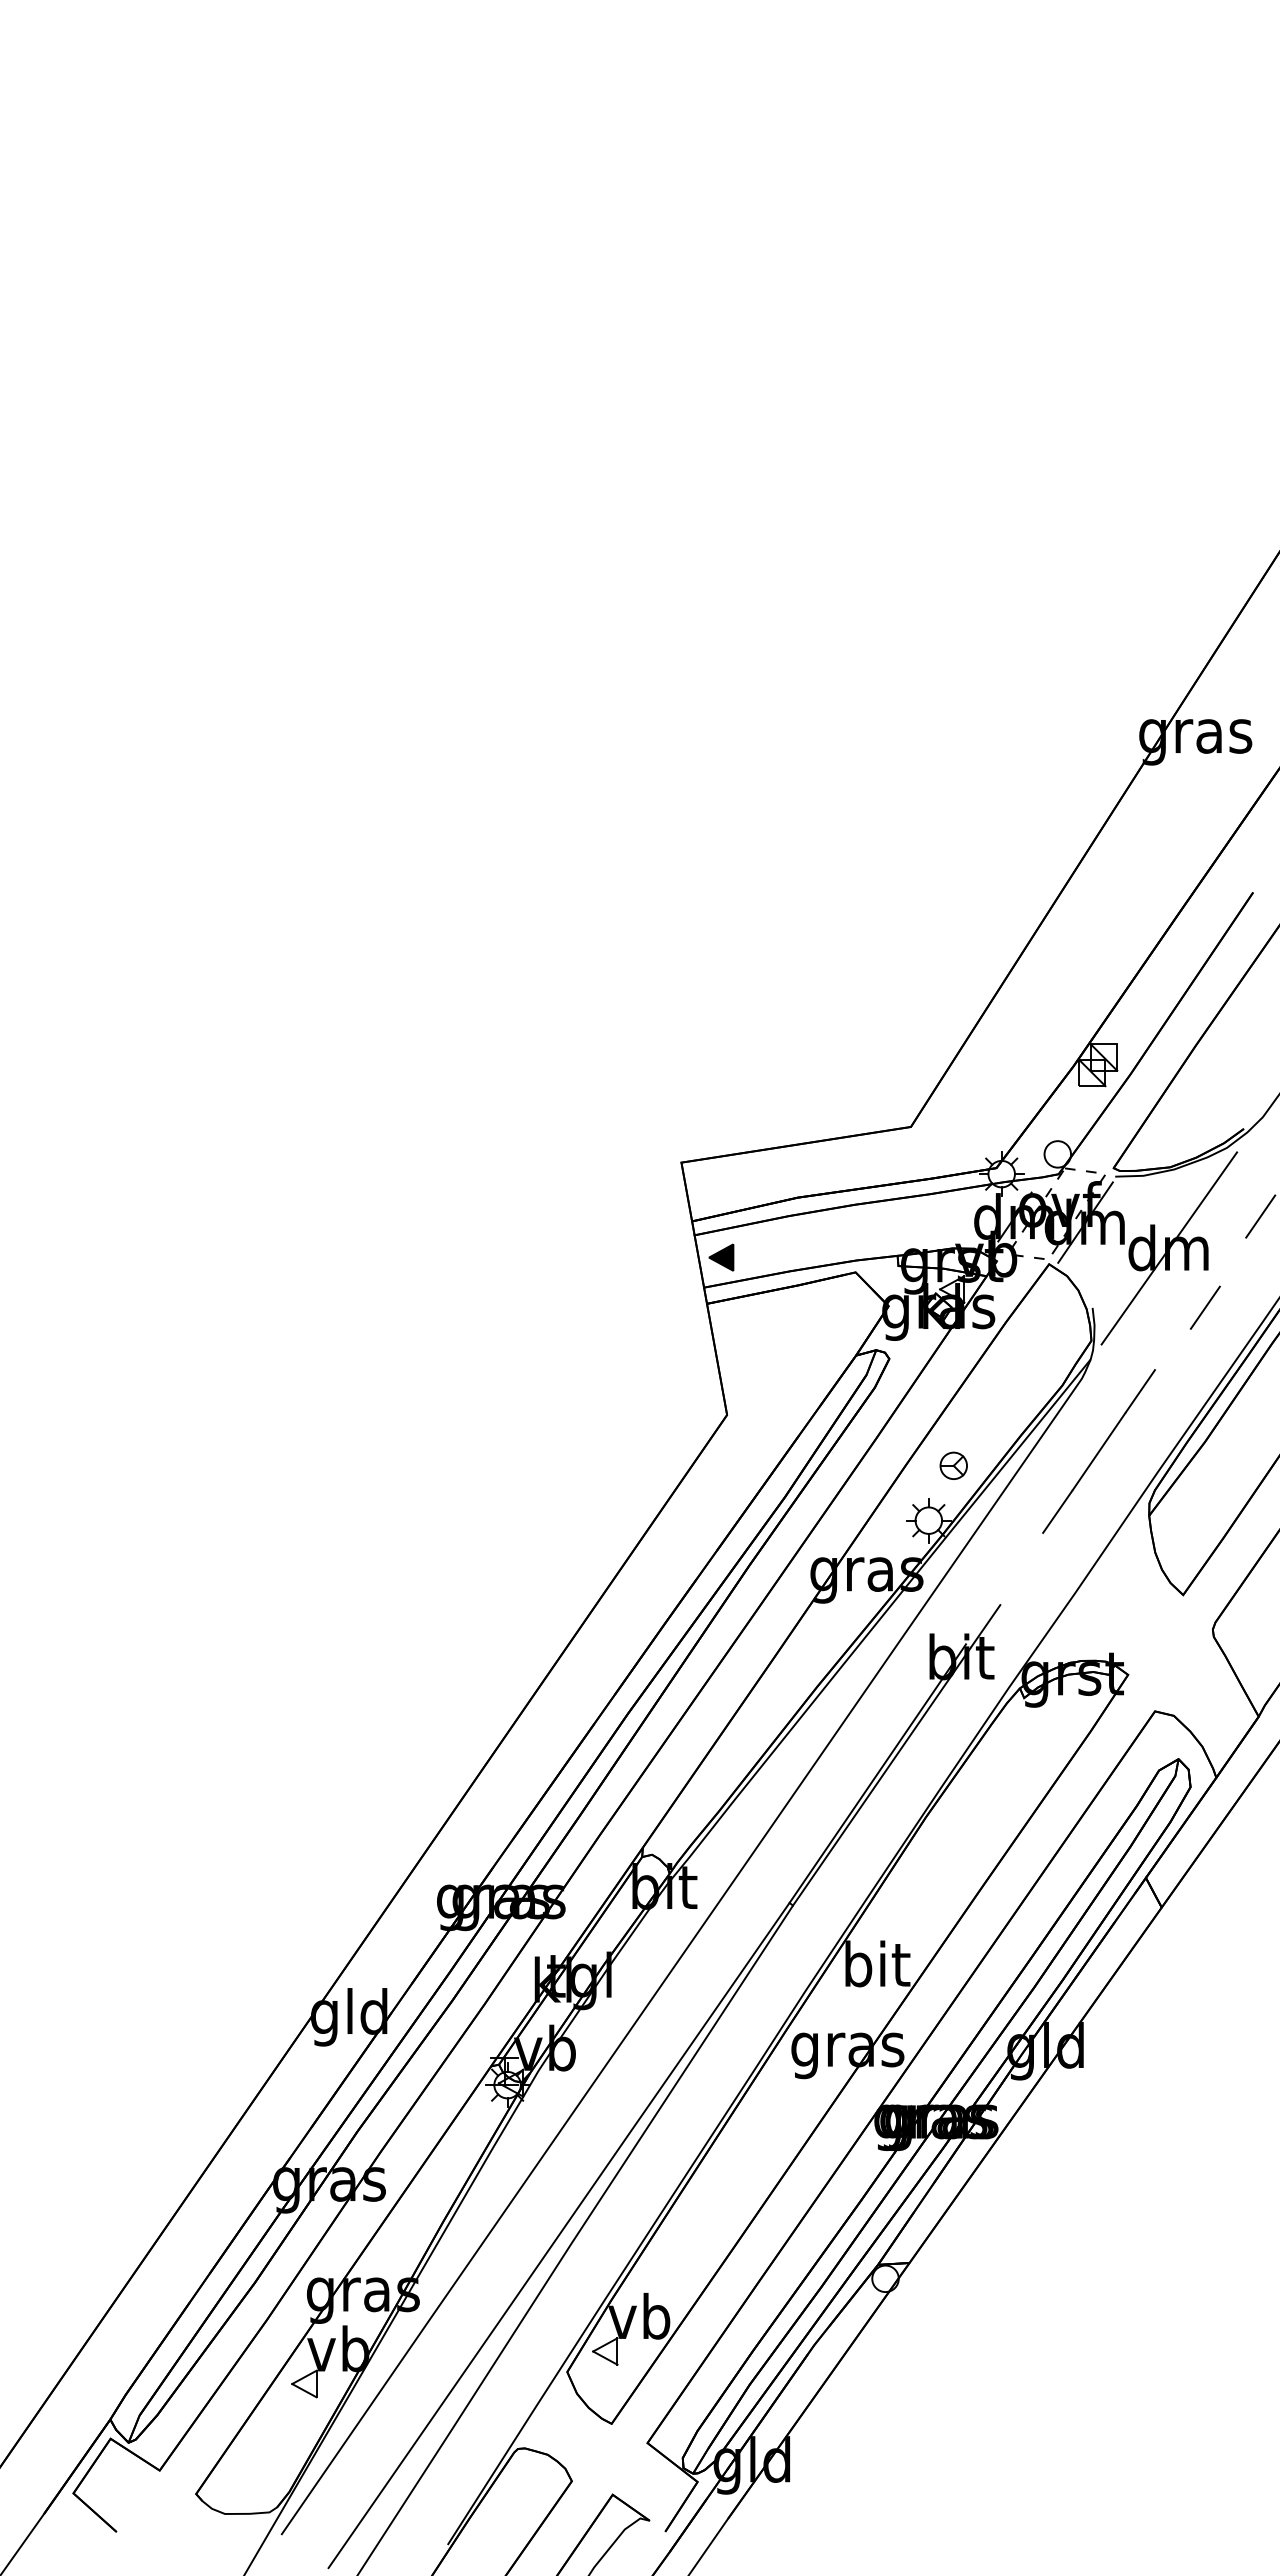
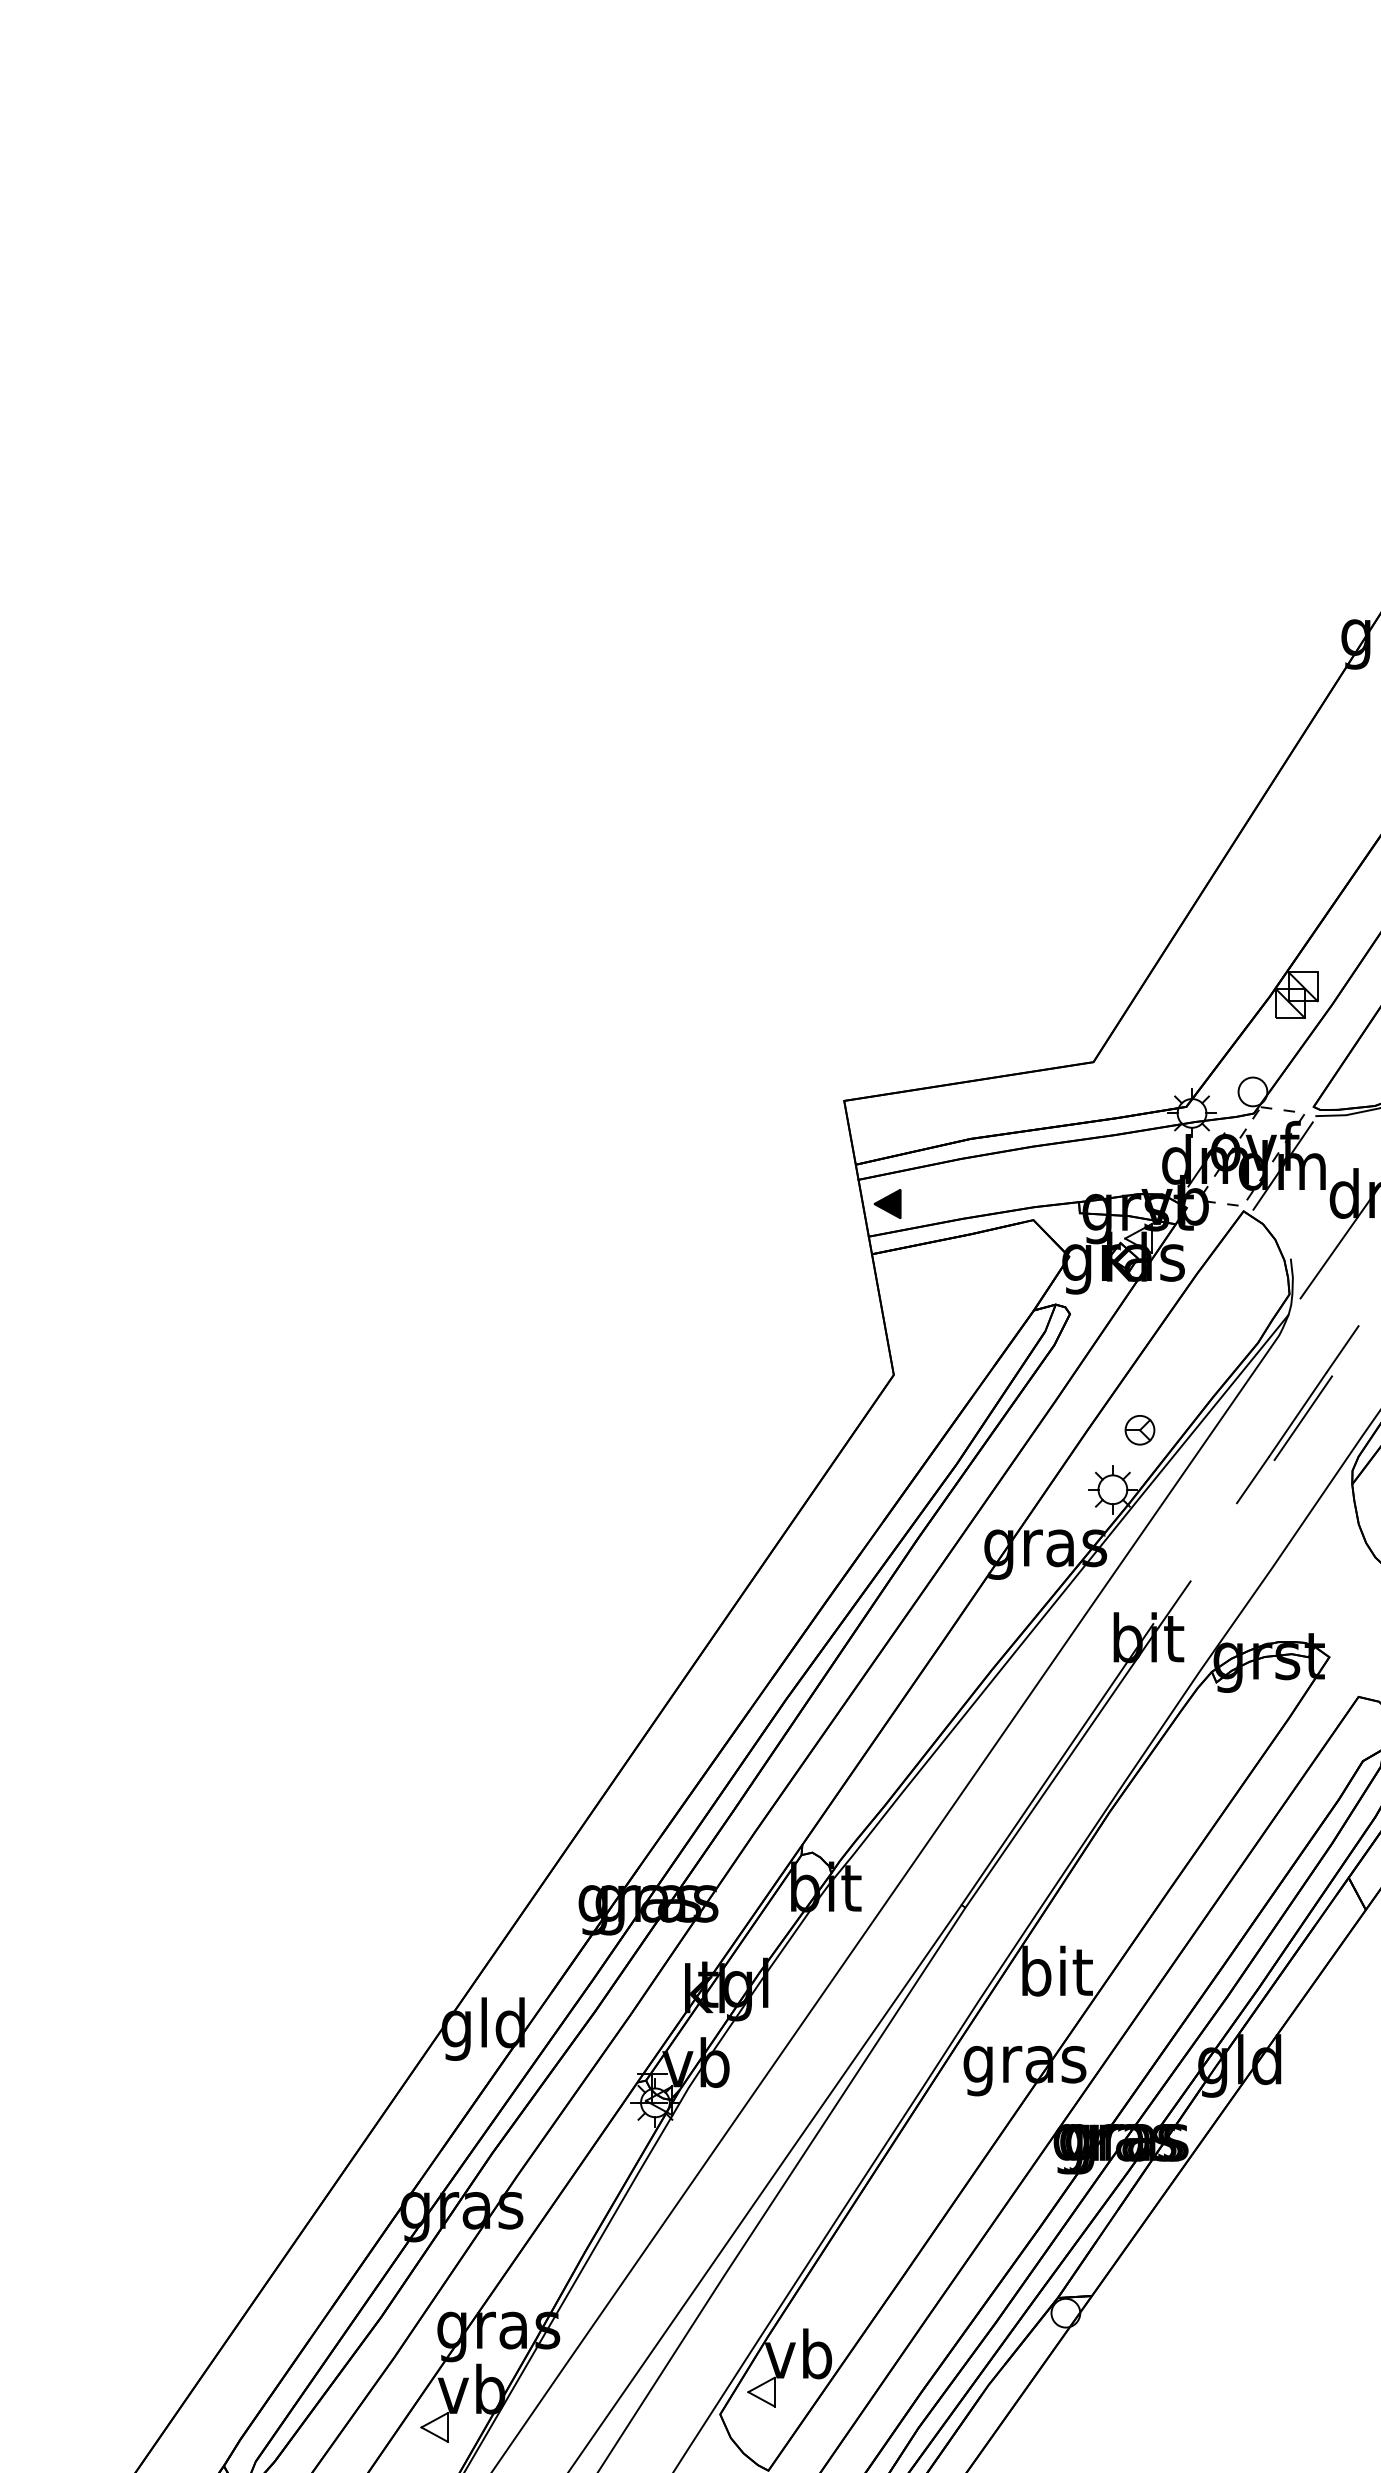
line: (1103, 1454) -> (1302, 1417), added

